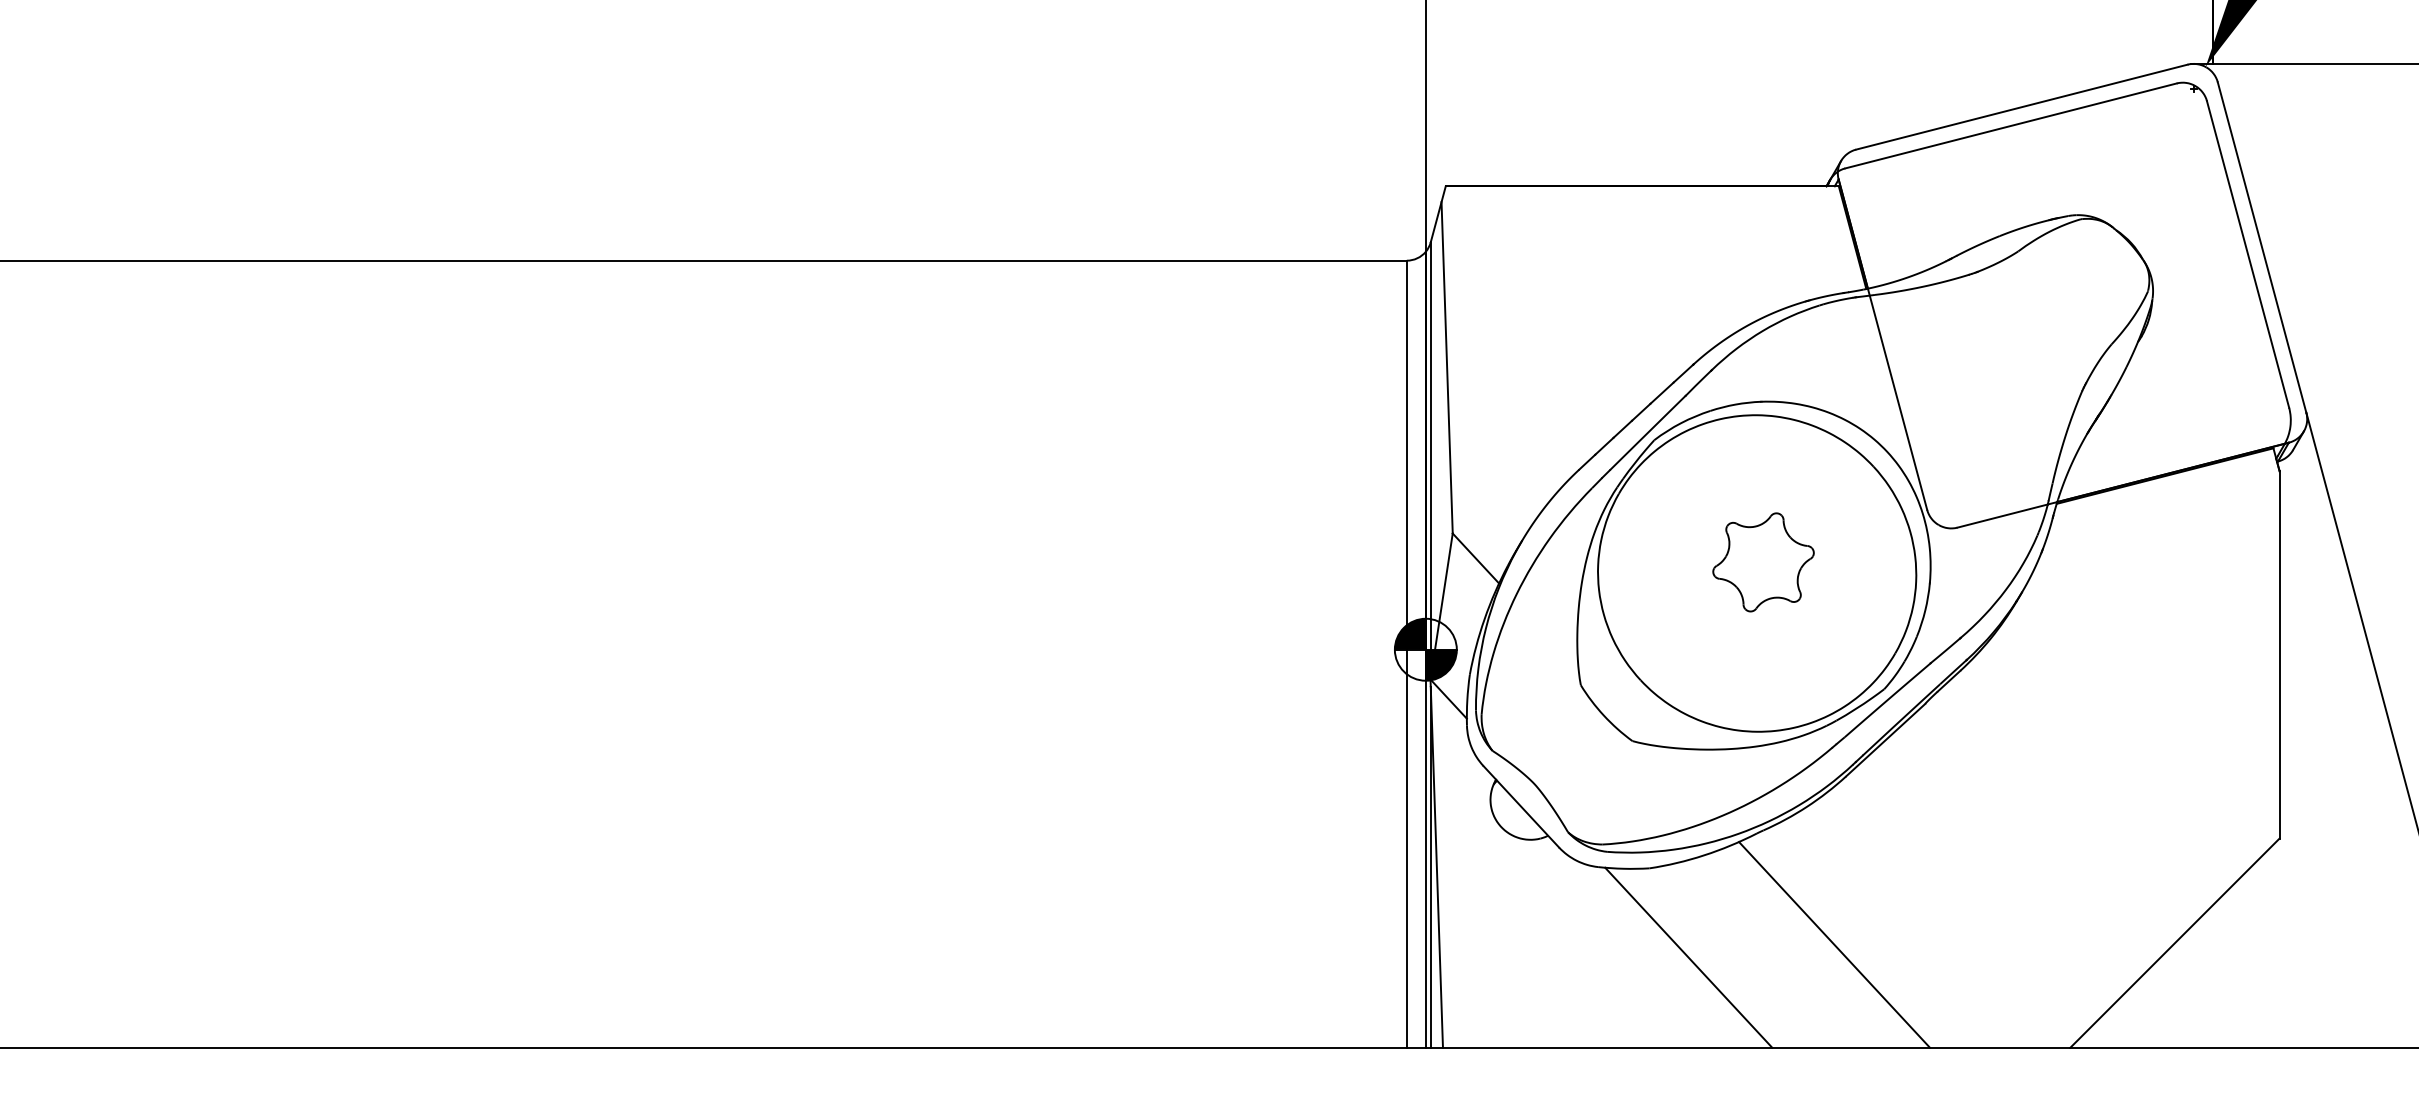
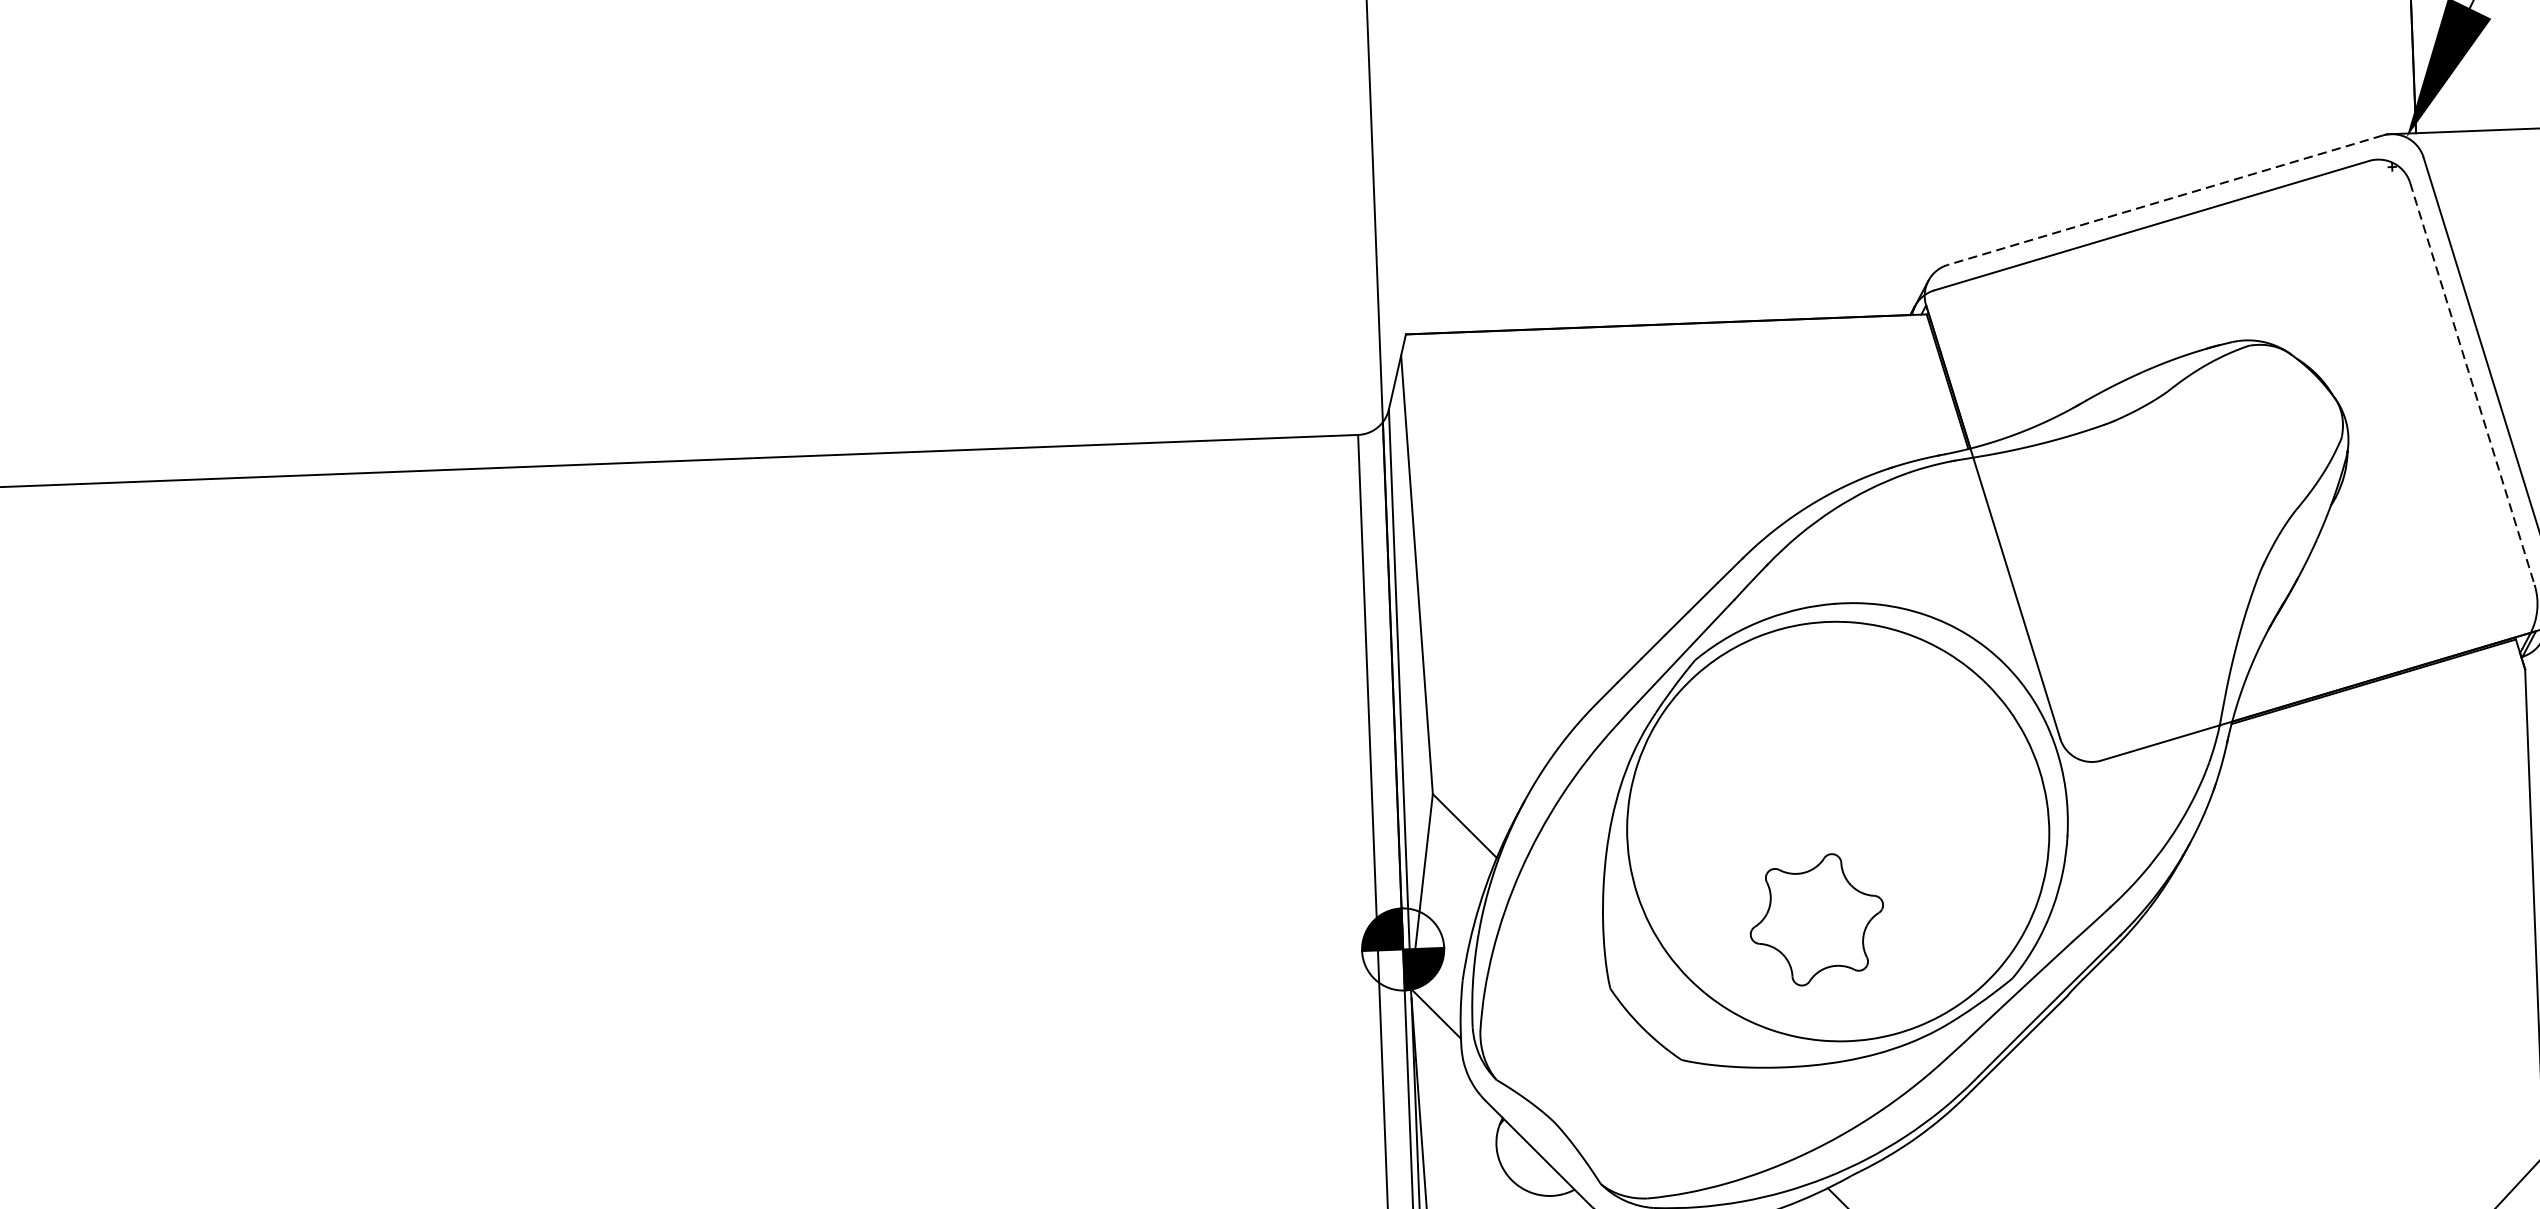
line: (2021, 107) -> (2164, 200), solid -> dashed
line: (2248, 254) -> (2472, 383), solid -> dashed
part: (1763, 562) -> (1816, 919), moved

